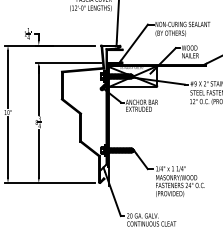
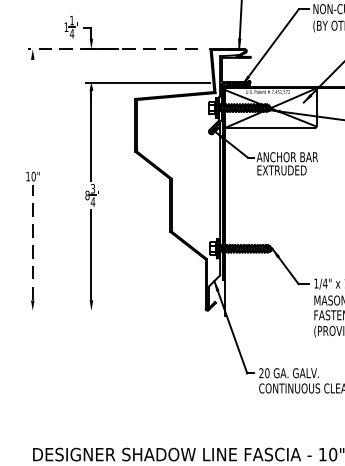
line: (50, 45) -> (113, 49), solid -> dashed
line: (8, 79) -> (33, 113), removed
line: (8, 146) -> (33, 241), solid -> dashed
line: (49, 183) -> (111, 311), removed

